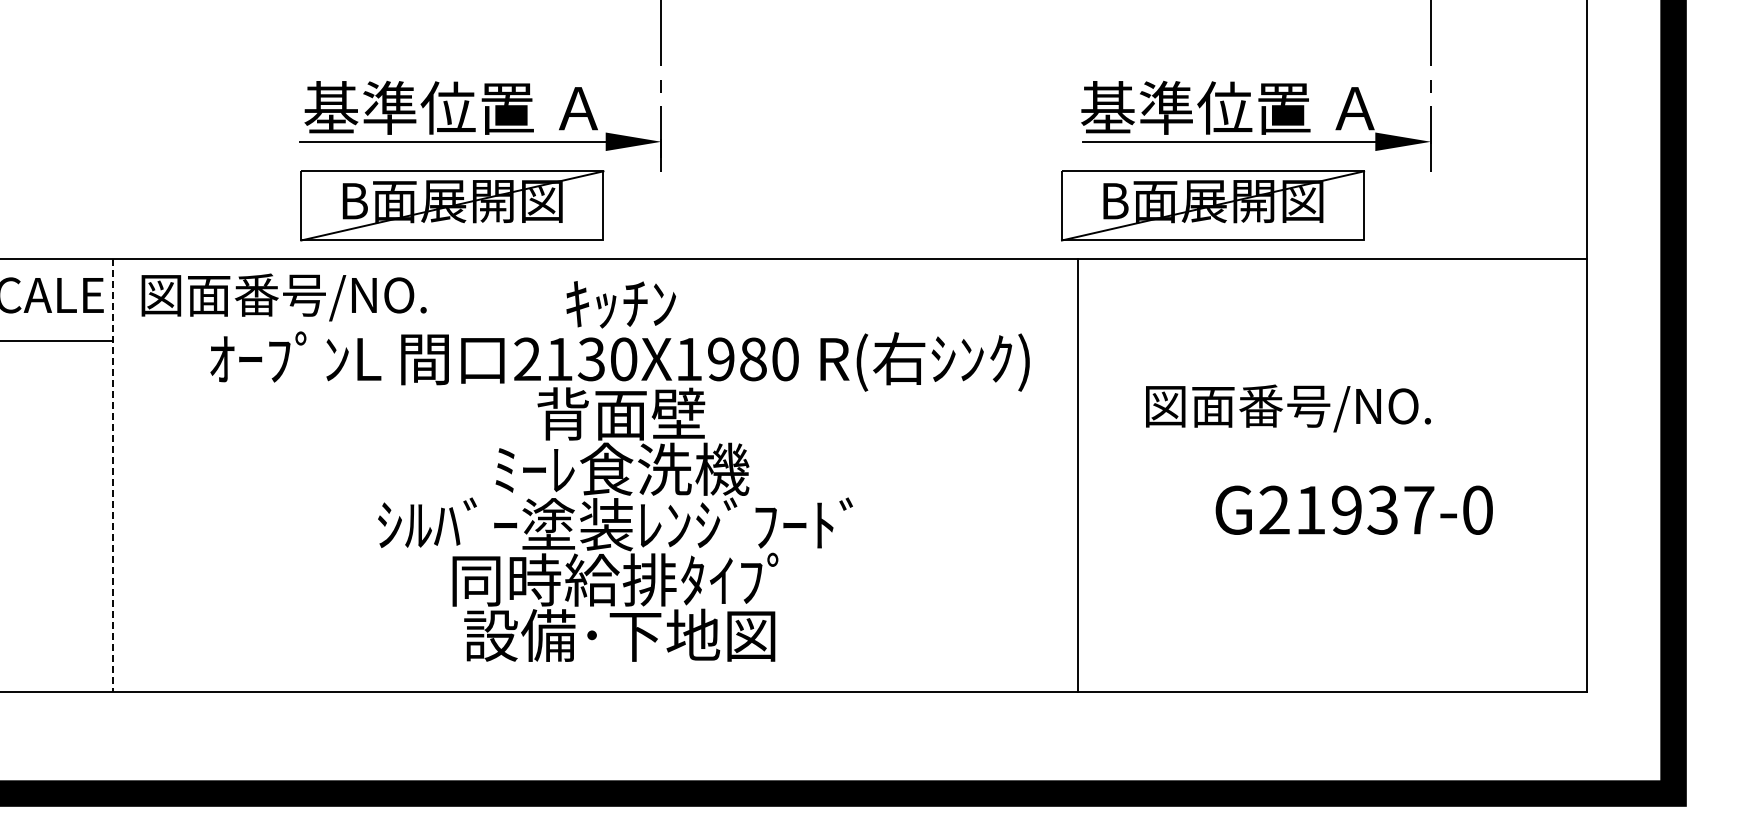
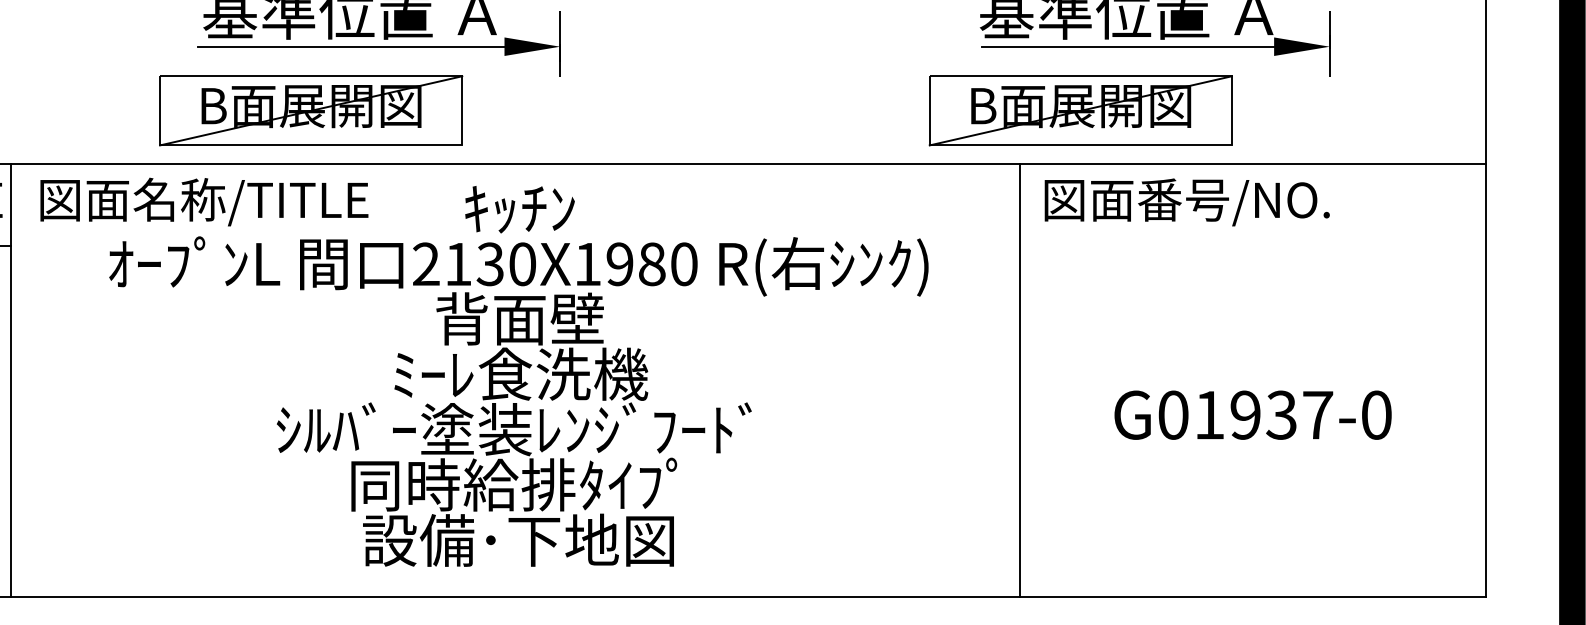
part: (452, 205) -> (311, 110), moved
part: (1213, 205) -> (1081, 110), moved
text: (351, 294) -> (250, 199), 図面番号/NO. -> 図面名称/TITLE
text: (1288, 408) -> (1187, 202), moved
line: (112, 475) -> (11, 380), dashed -> solid
line: (1077, 475) -> (1019, 380), moved
text: (1274, 509) -> (1173, 414), G21937-0 -> G01937-0

